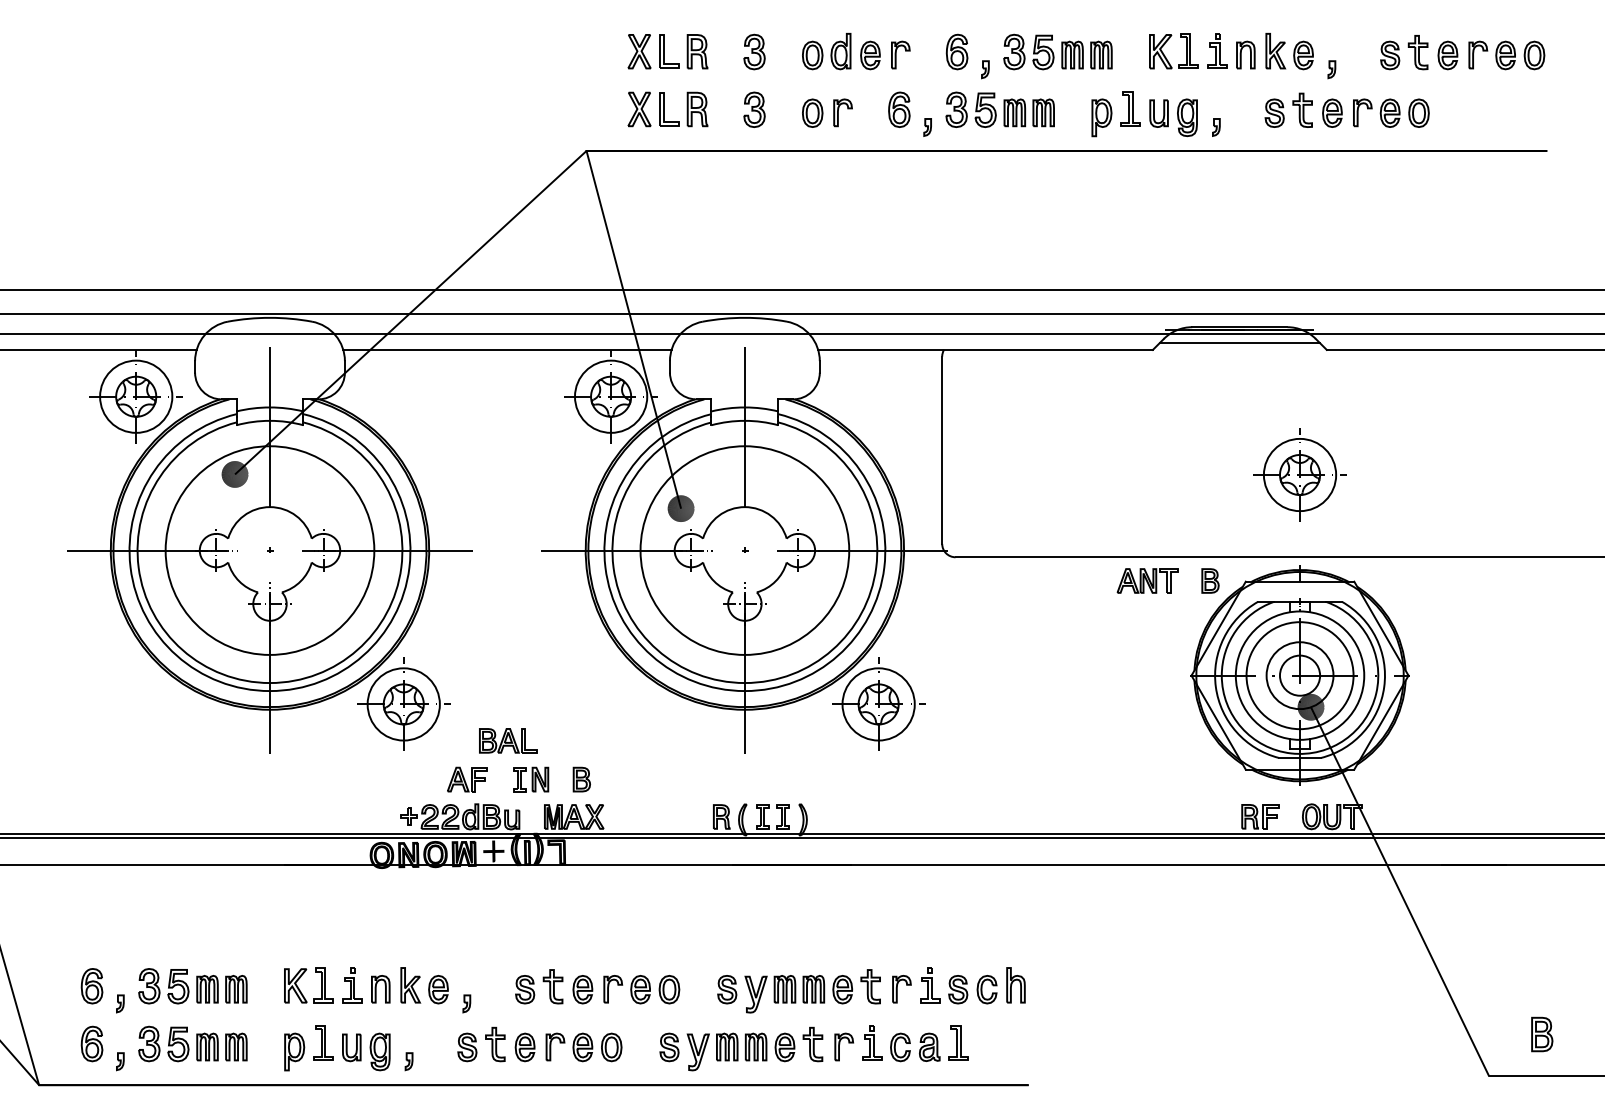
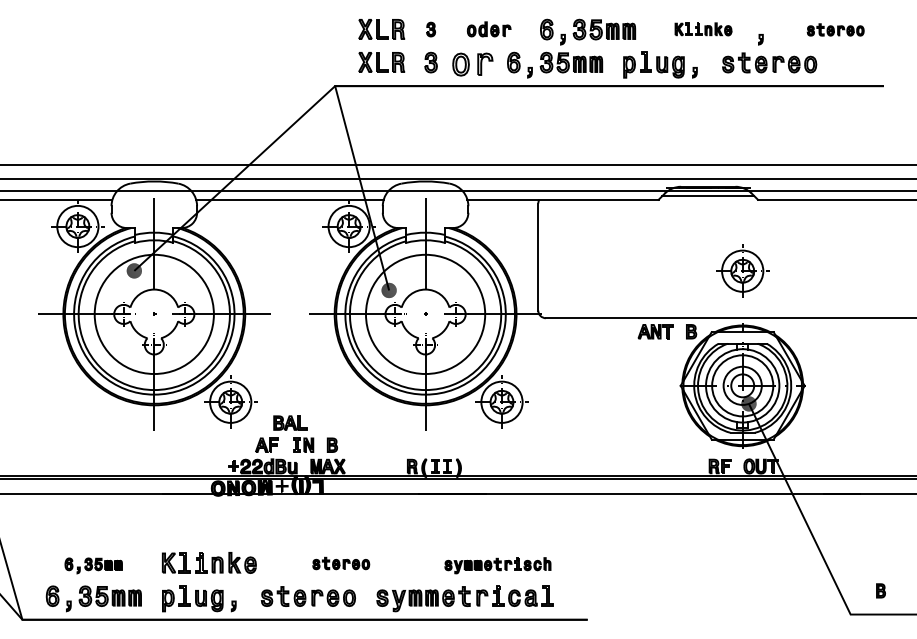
part: (753, 51) -> (430, 29), size x0.7
part: (855, 51) -> (488, 29), size x0.7
part: (1231, 51) -> (703, 29), size x0.6
part: (1462, 51) -> (835, 29), size x0.6
part: (827, 113) -> (472, 64), size x1.4
part: (595, 986) -> (340, 563), size x0.6
part: (163, 990) -> (93, 565), size x0.6
part: (870, 990) -> (497, 565), size x0.6
part: (466, 1004) -> (266, 573), removed
part: (1541, 1033) -> (880, 590), size x0.7

